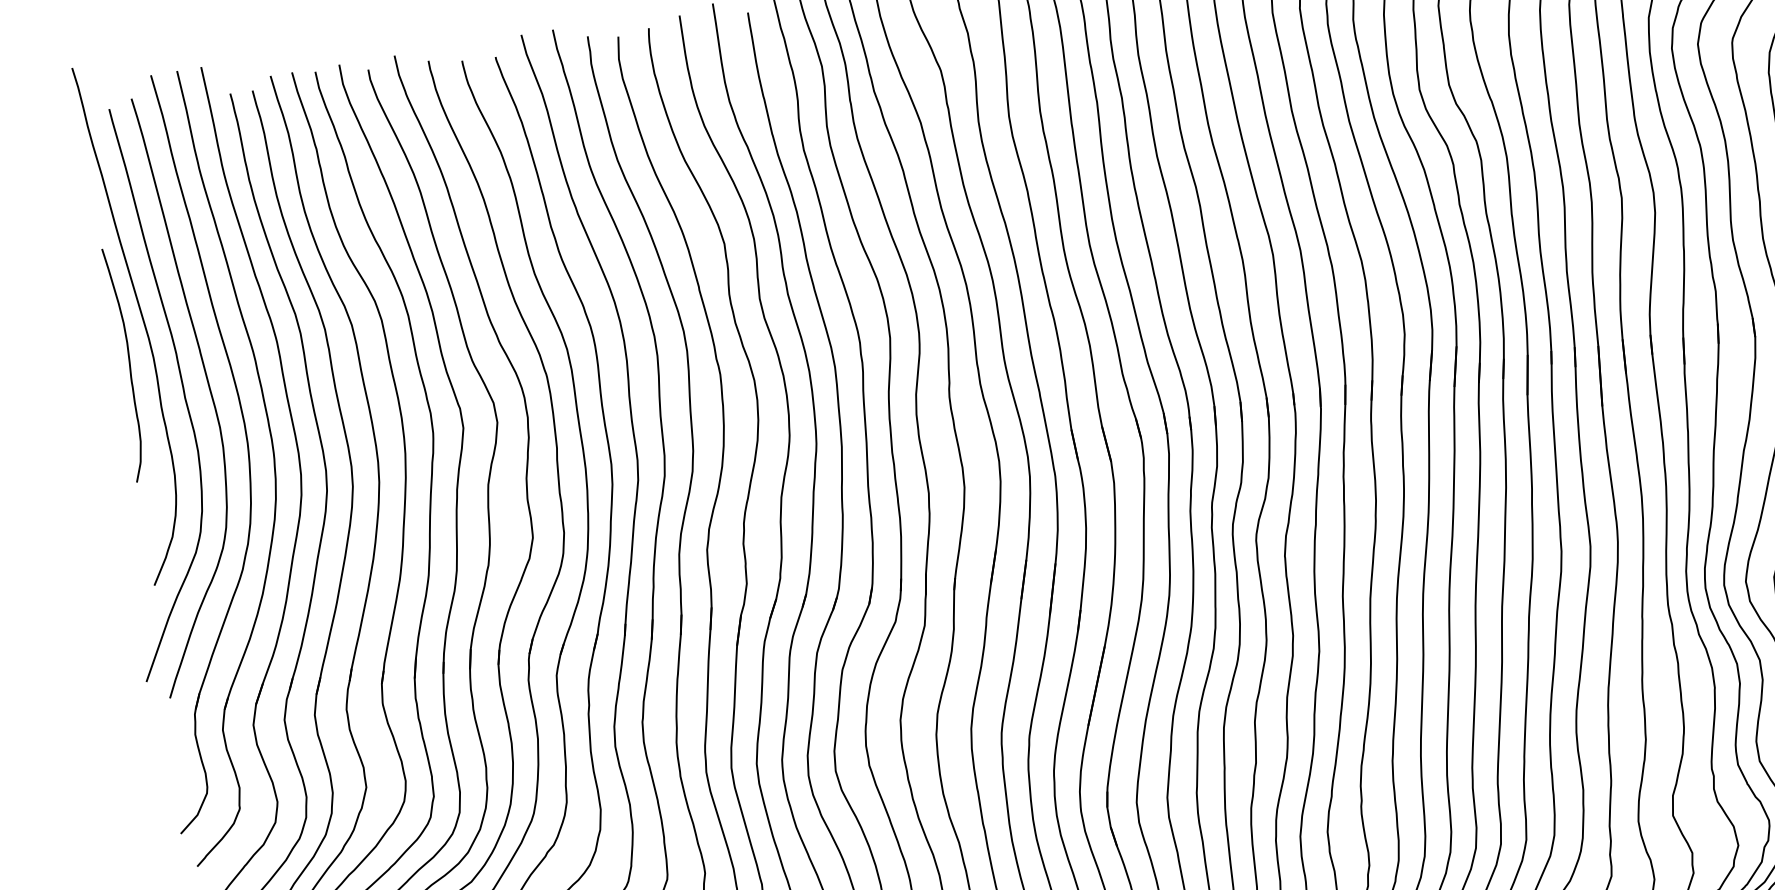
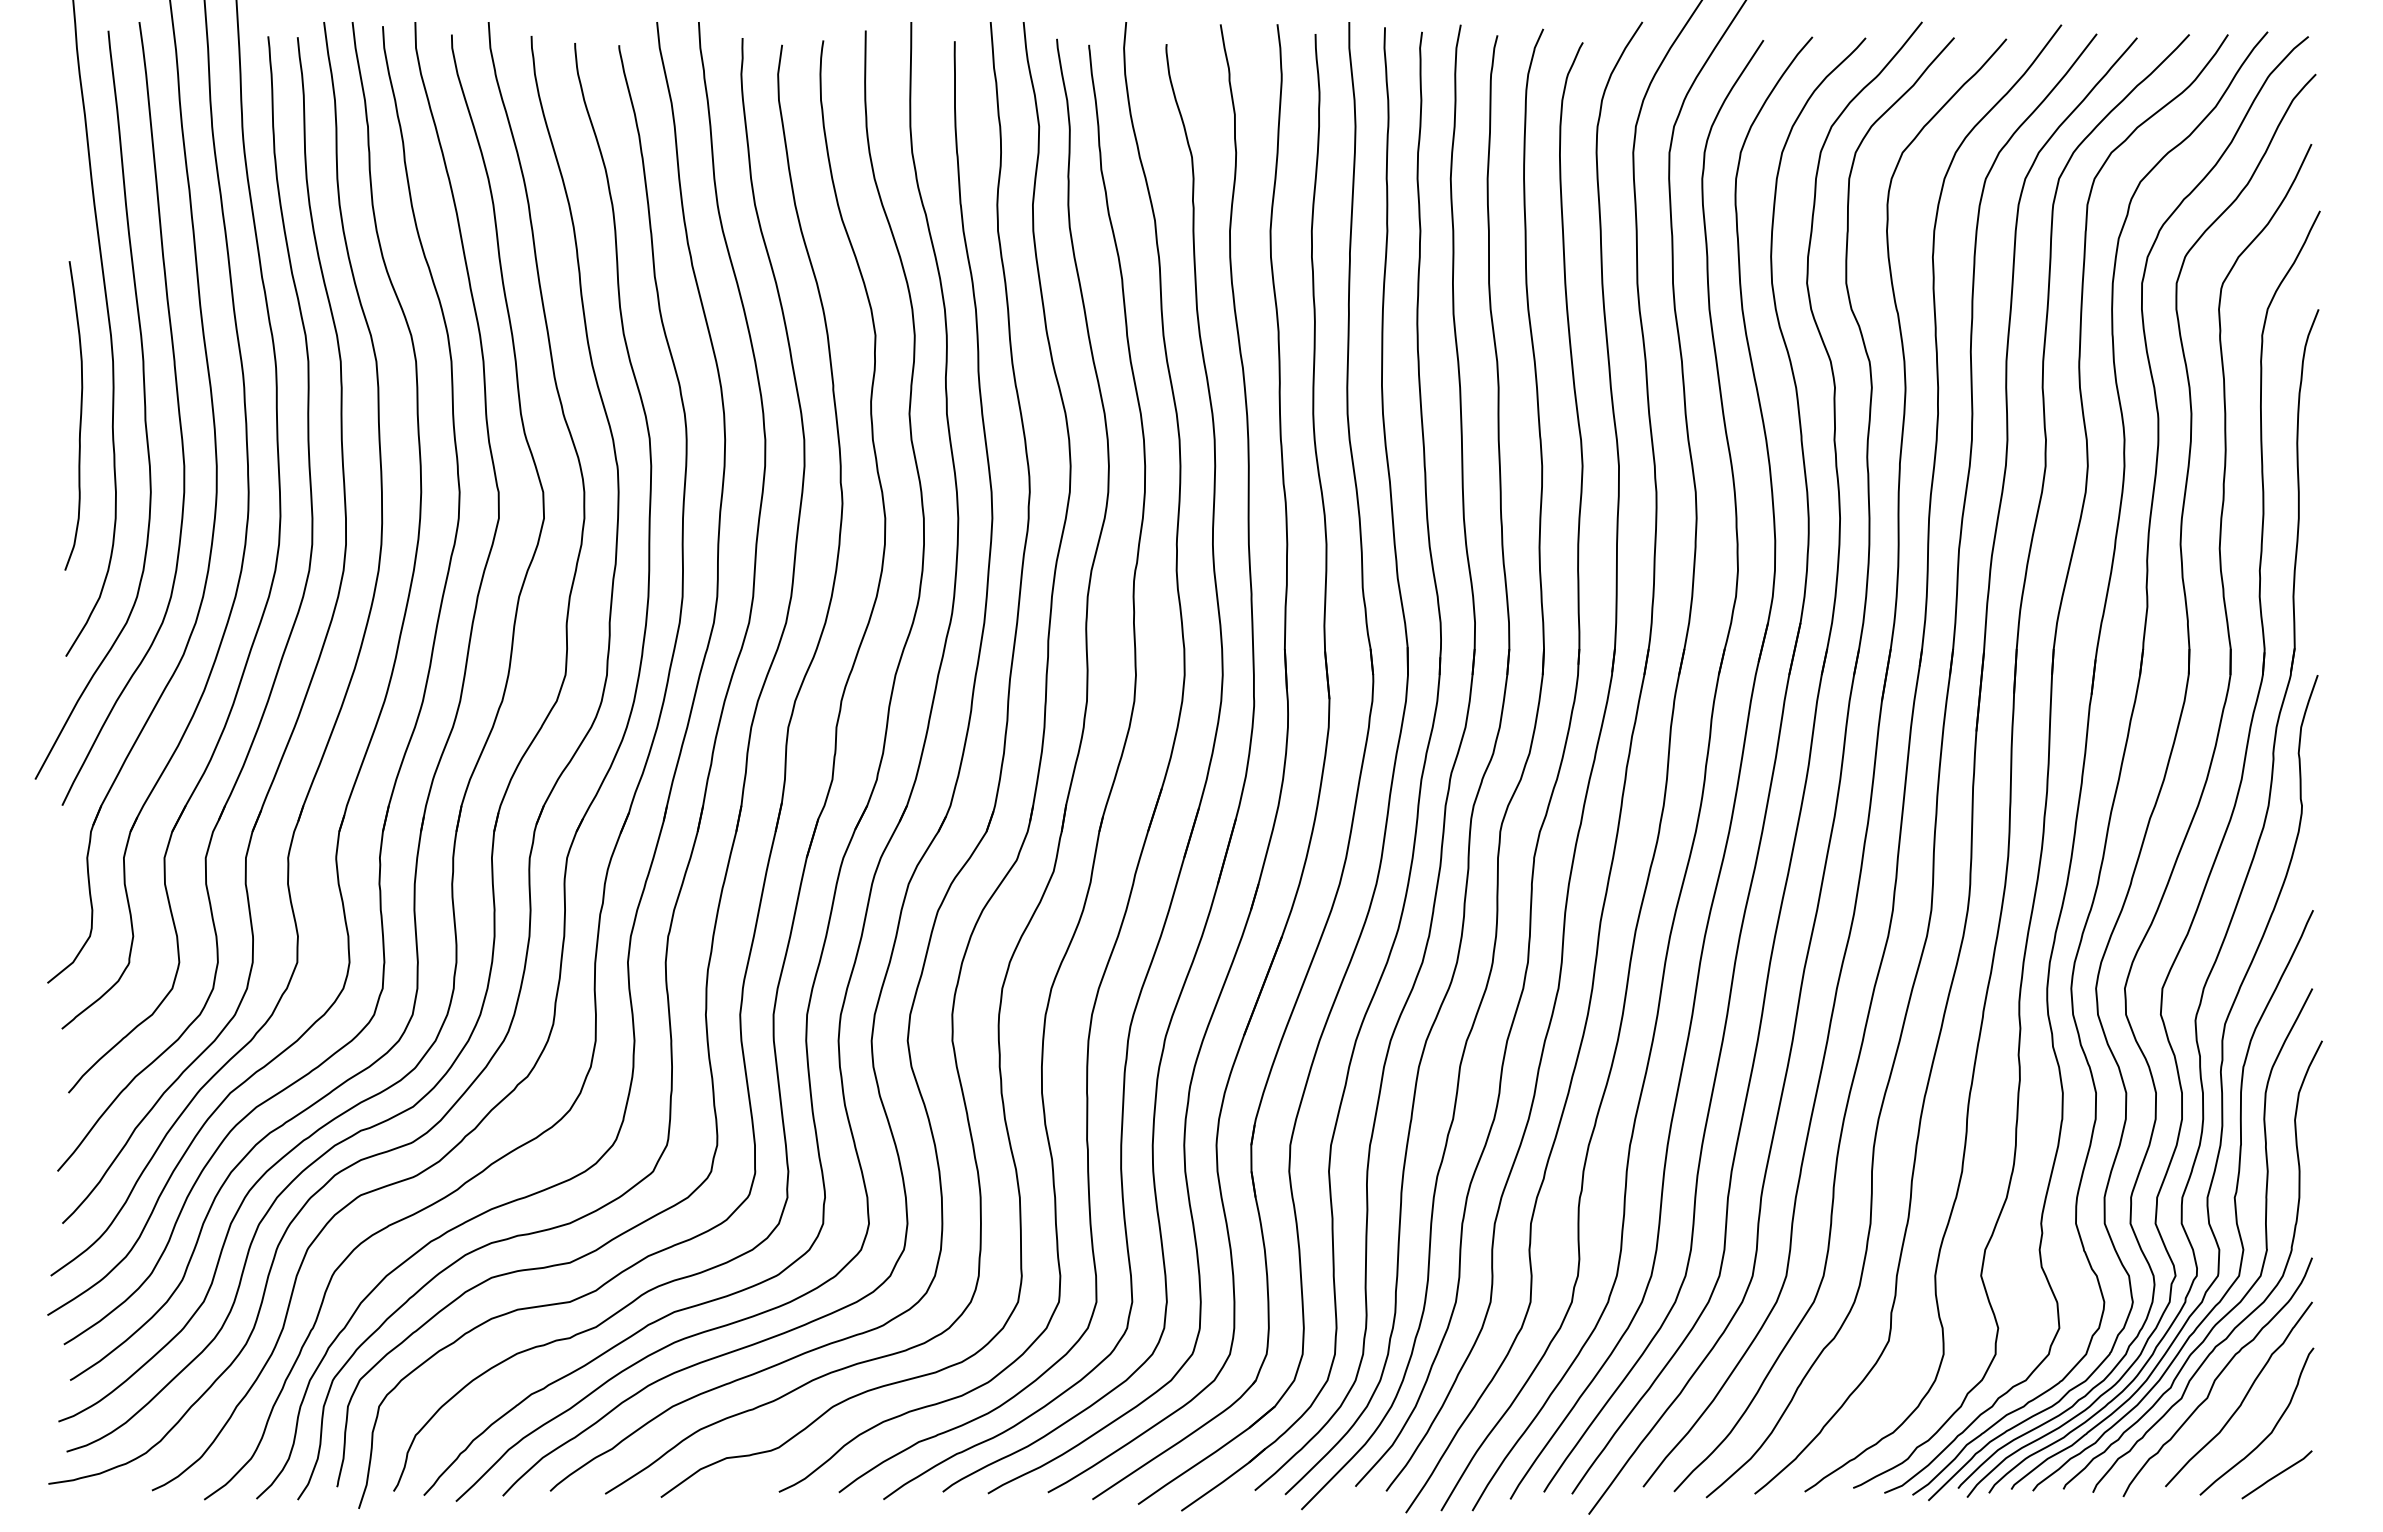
curve: (129, 363) -> (80, 415), moved

